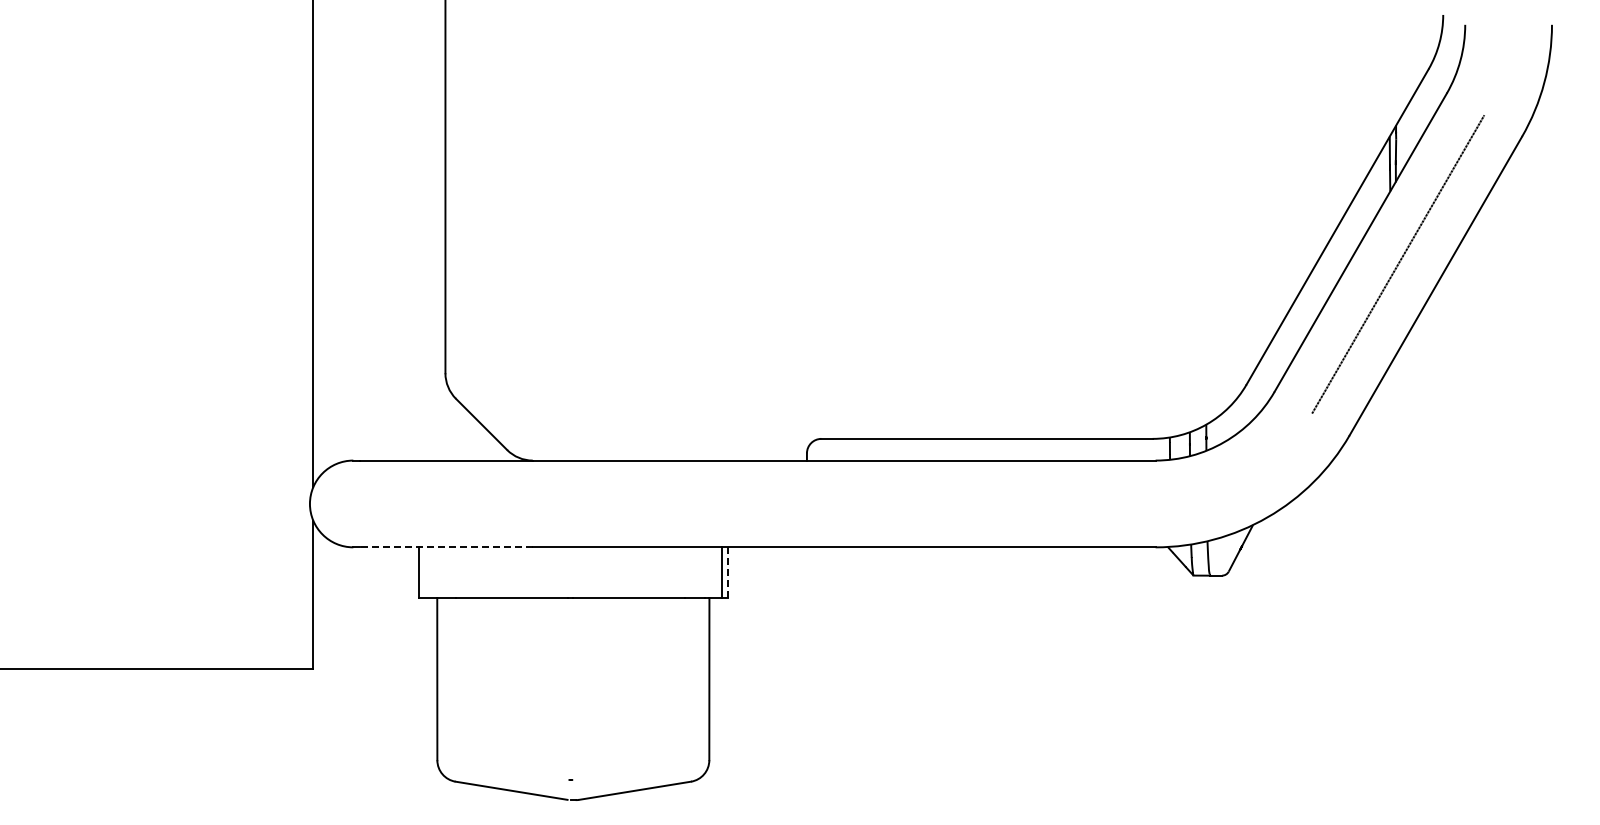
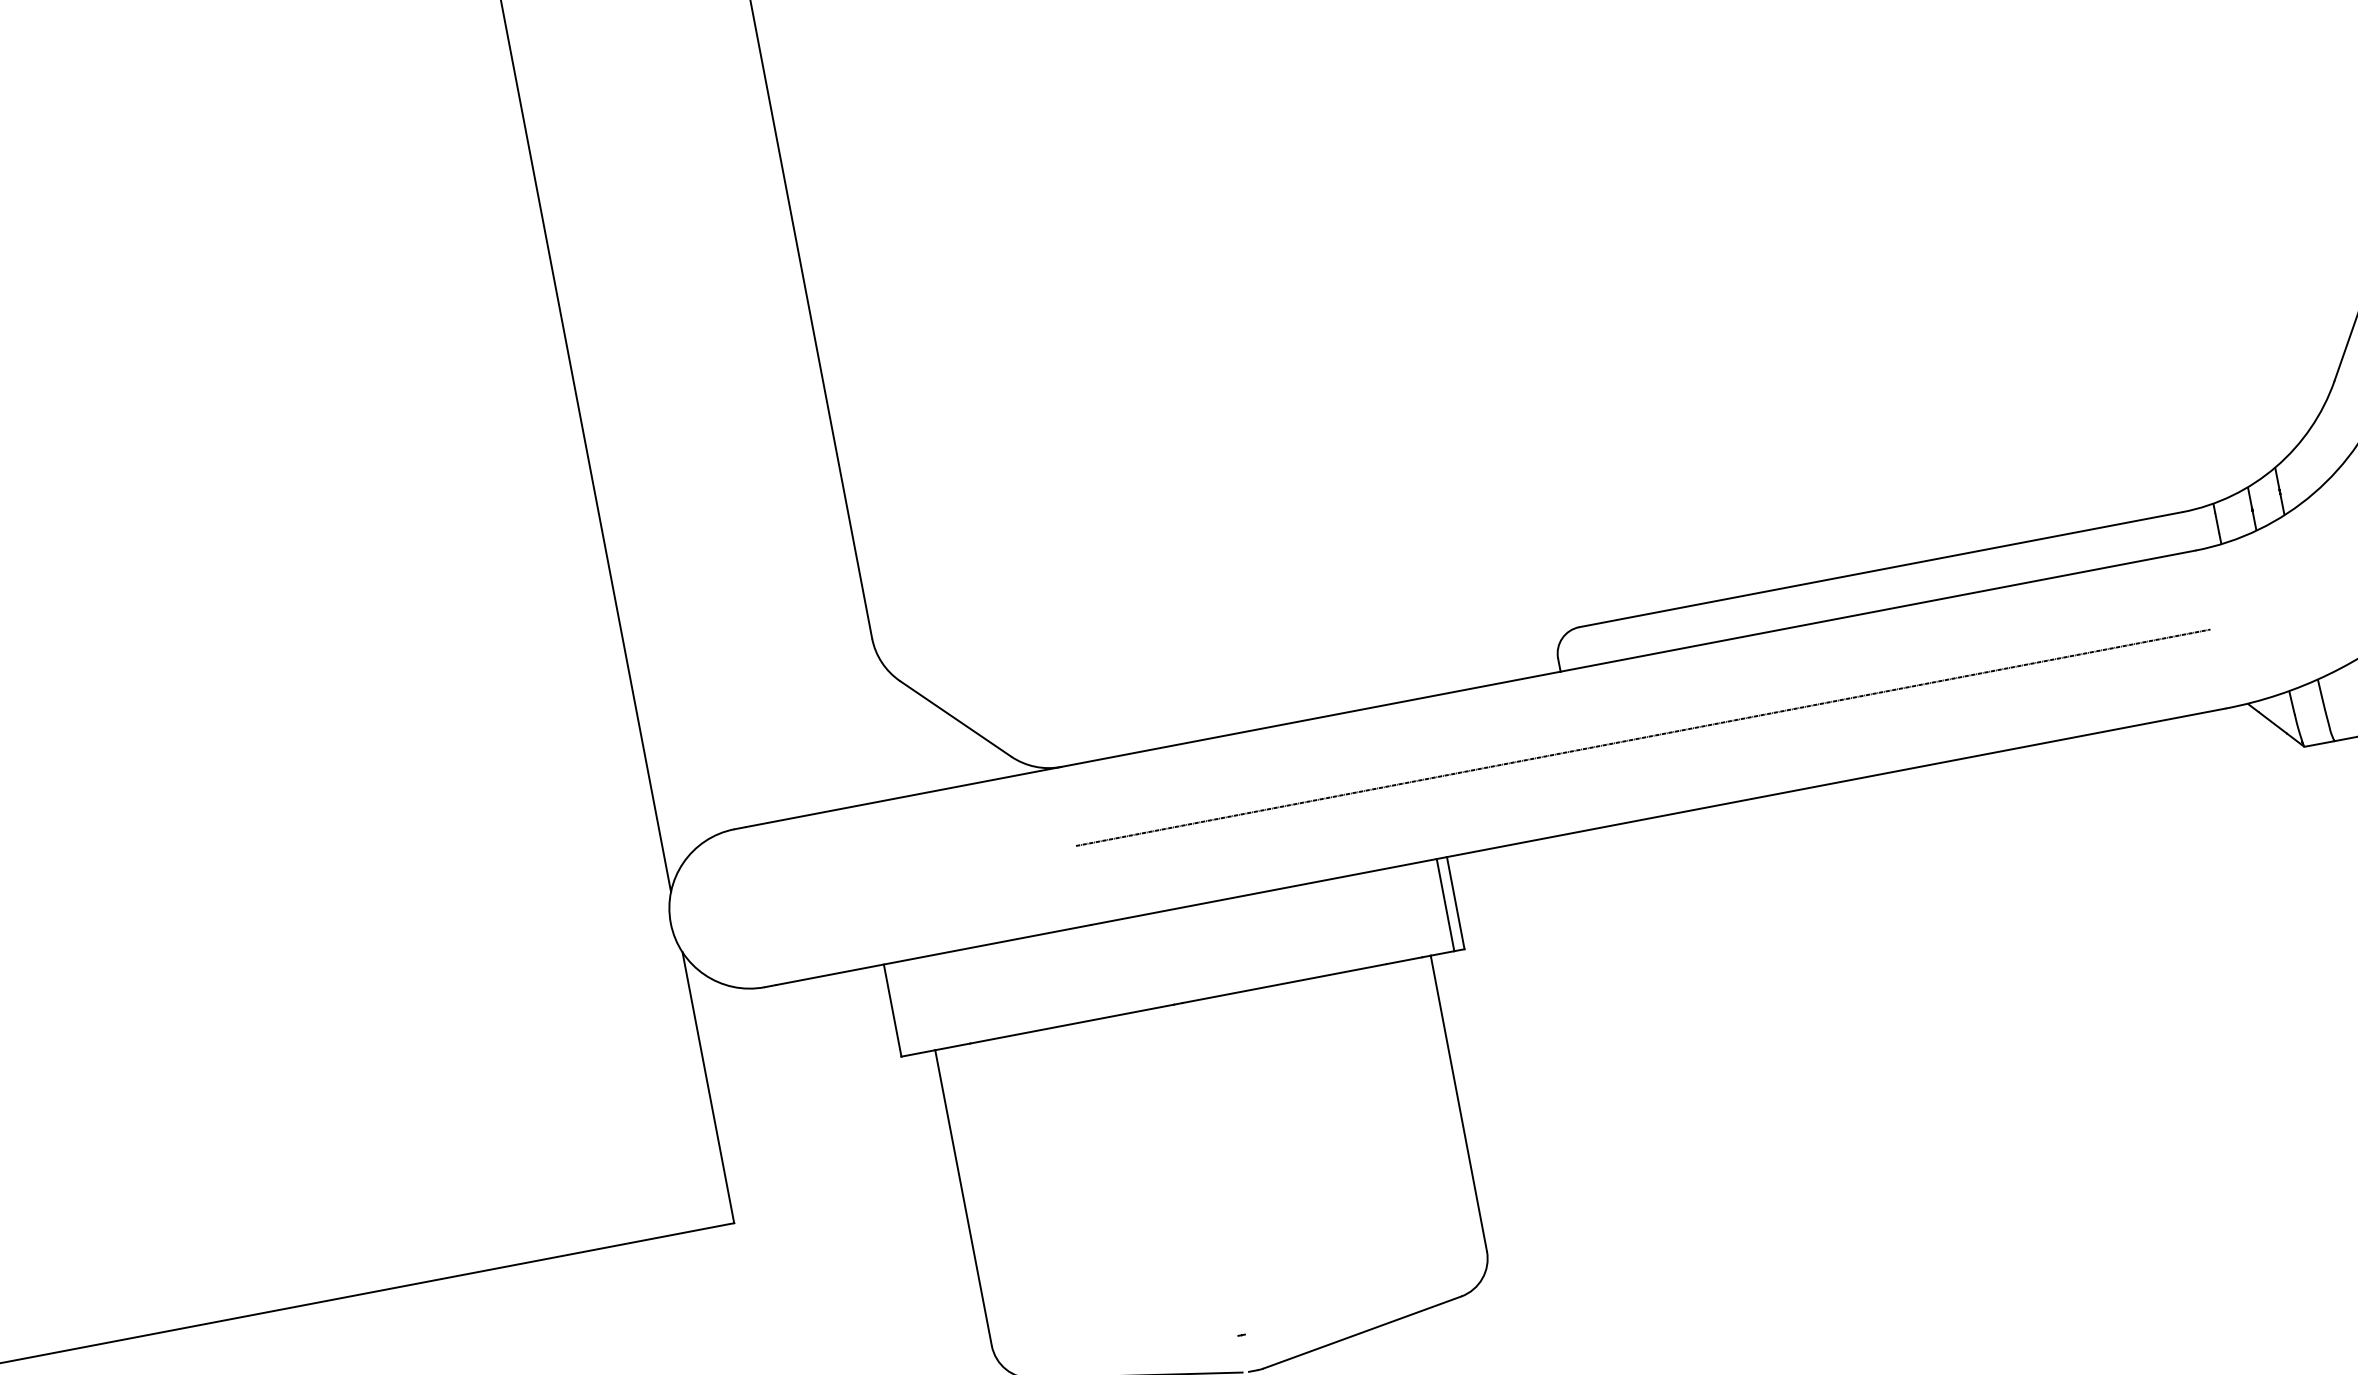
line: (844, 503) -> (1643, 736), added
line: (445, 547) -> (932, 955), dashed -> solid
line: (727, 572) -> (1454, 903), dashed -> solid

